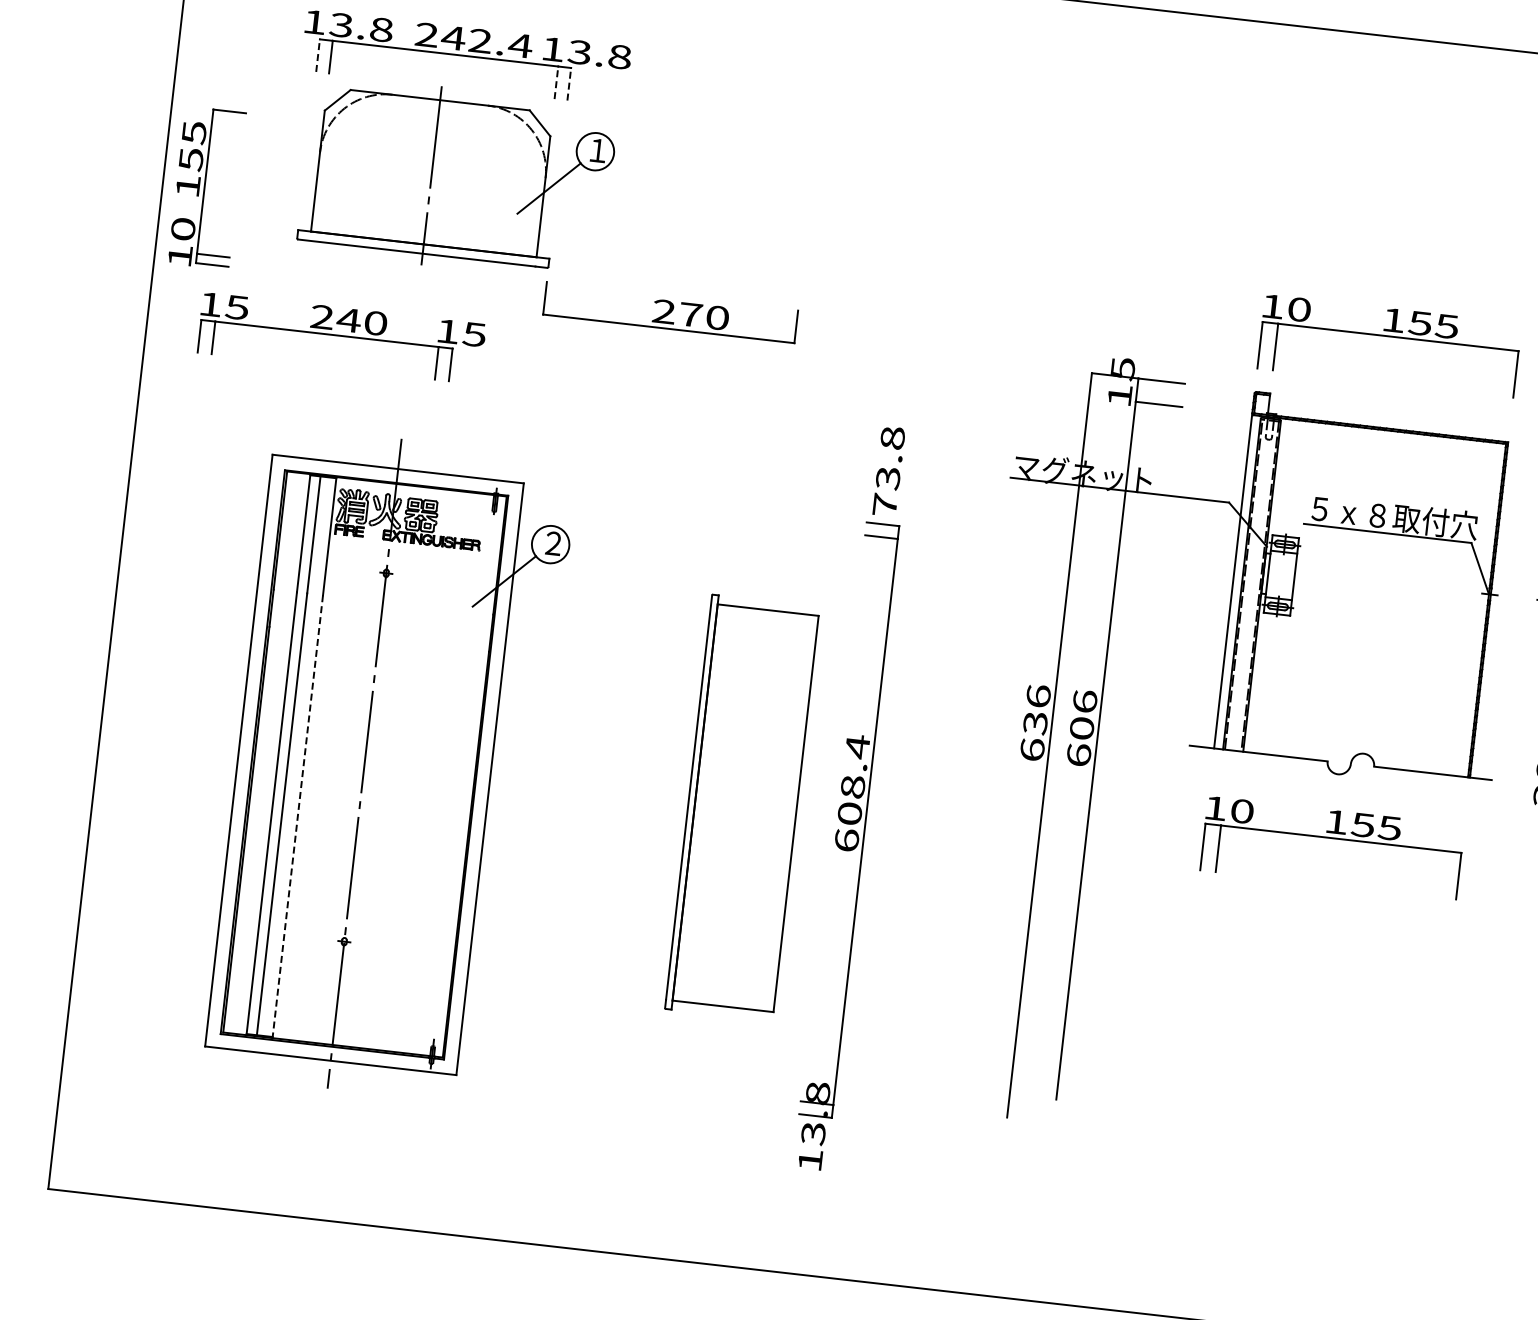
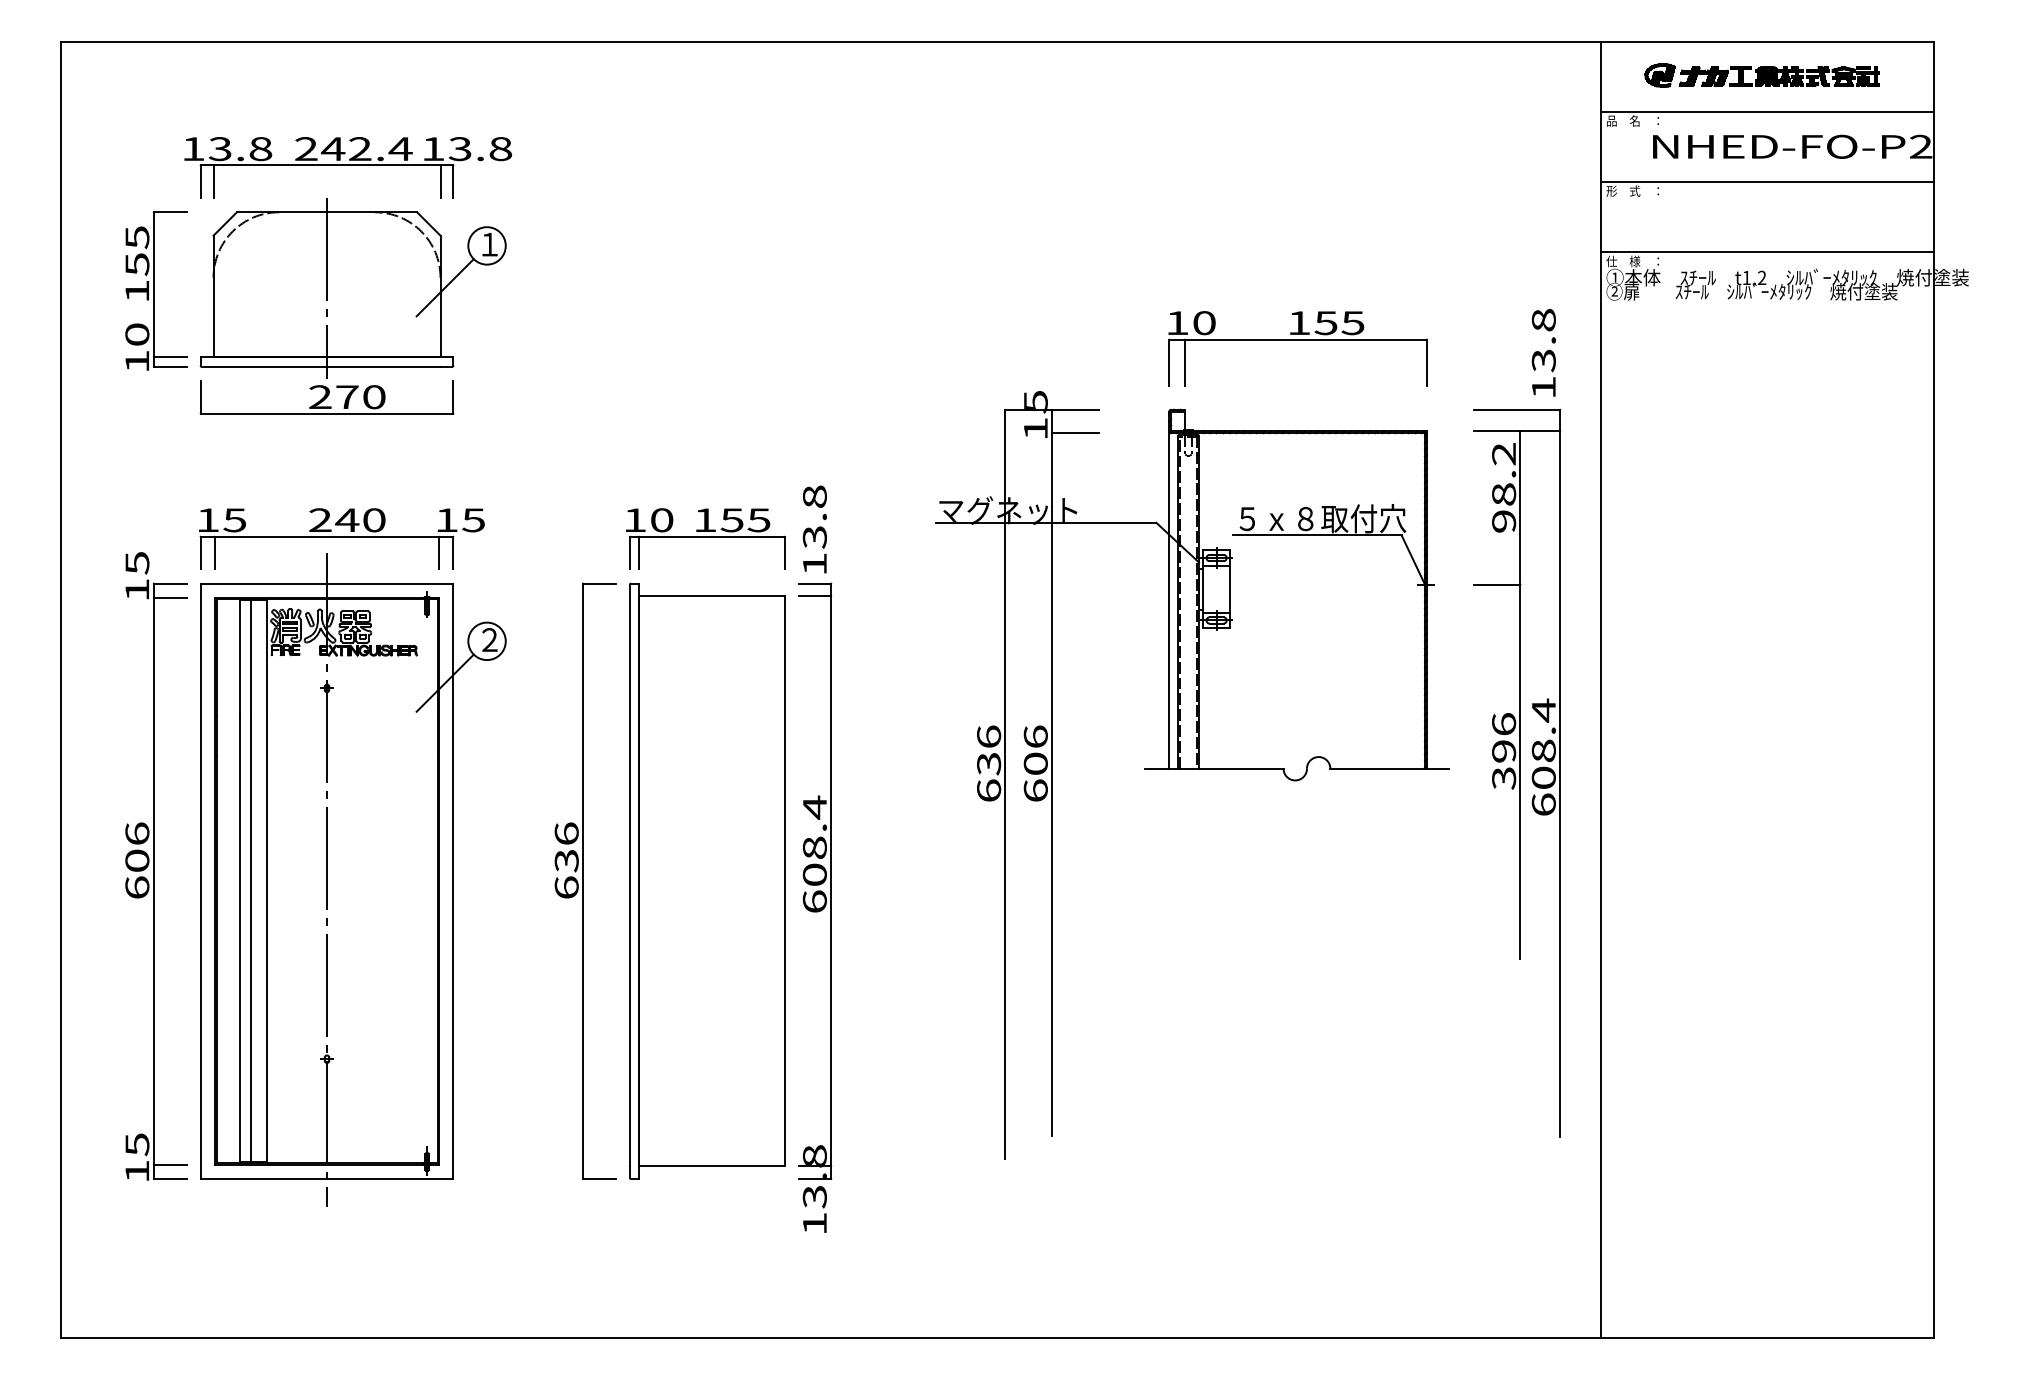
line: (318, 55) -> (200, 181), dashed -> solid
line: (556, 82) -> (440, 181), dashed -> solid
line: (569, 83) -> (453, 181), dashed -> solid
part: (207, 187) -> (156, 290), moved
part: (670, 312) -> (326, 397), moved
part: (341, 337) -> (341, 538), moved
part: (779, 467) -> (705, 538), added
text: (884, 505) -> (814, 564), 73.8 -> 13.8
part: (196, 730) -> (156, 866), added
part: (621, 793) -> (585, 880), added
part: (742, 807) -> (707, 880), size x1.43
line: (297, 816) -> (266, 940), dashed -> solid
part: (1332, 839) -> (1297, 845), removed

